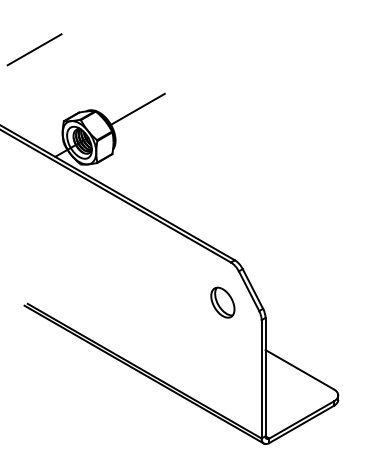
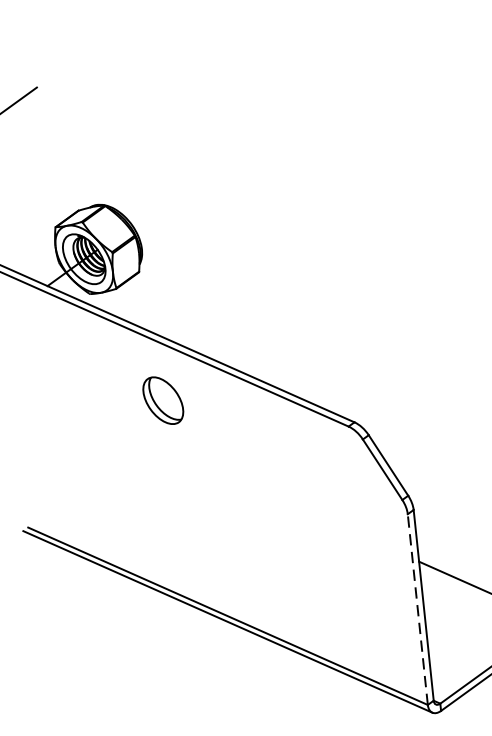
line: (137, 108) -> (171, 194), removed
part: (222, 302) -> (162, 400), moved
line: (261, 378) -> (417, 608), solid -> dashed

